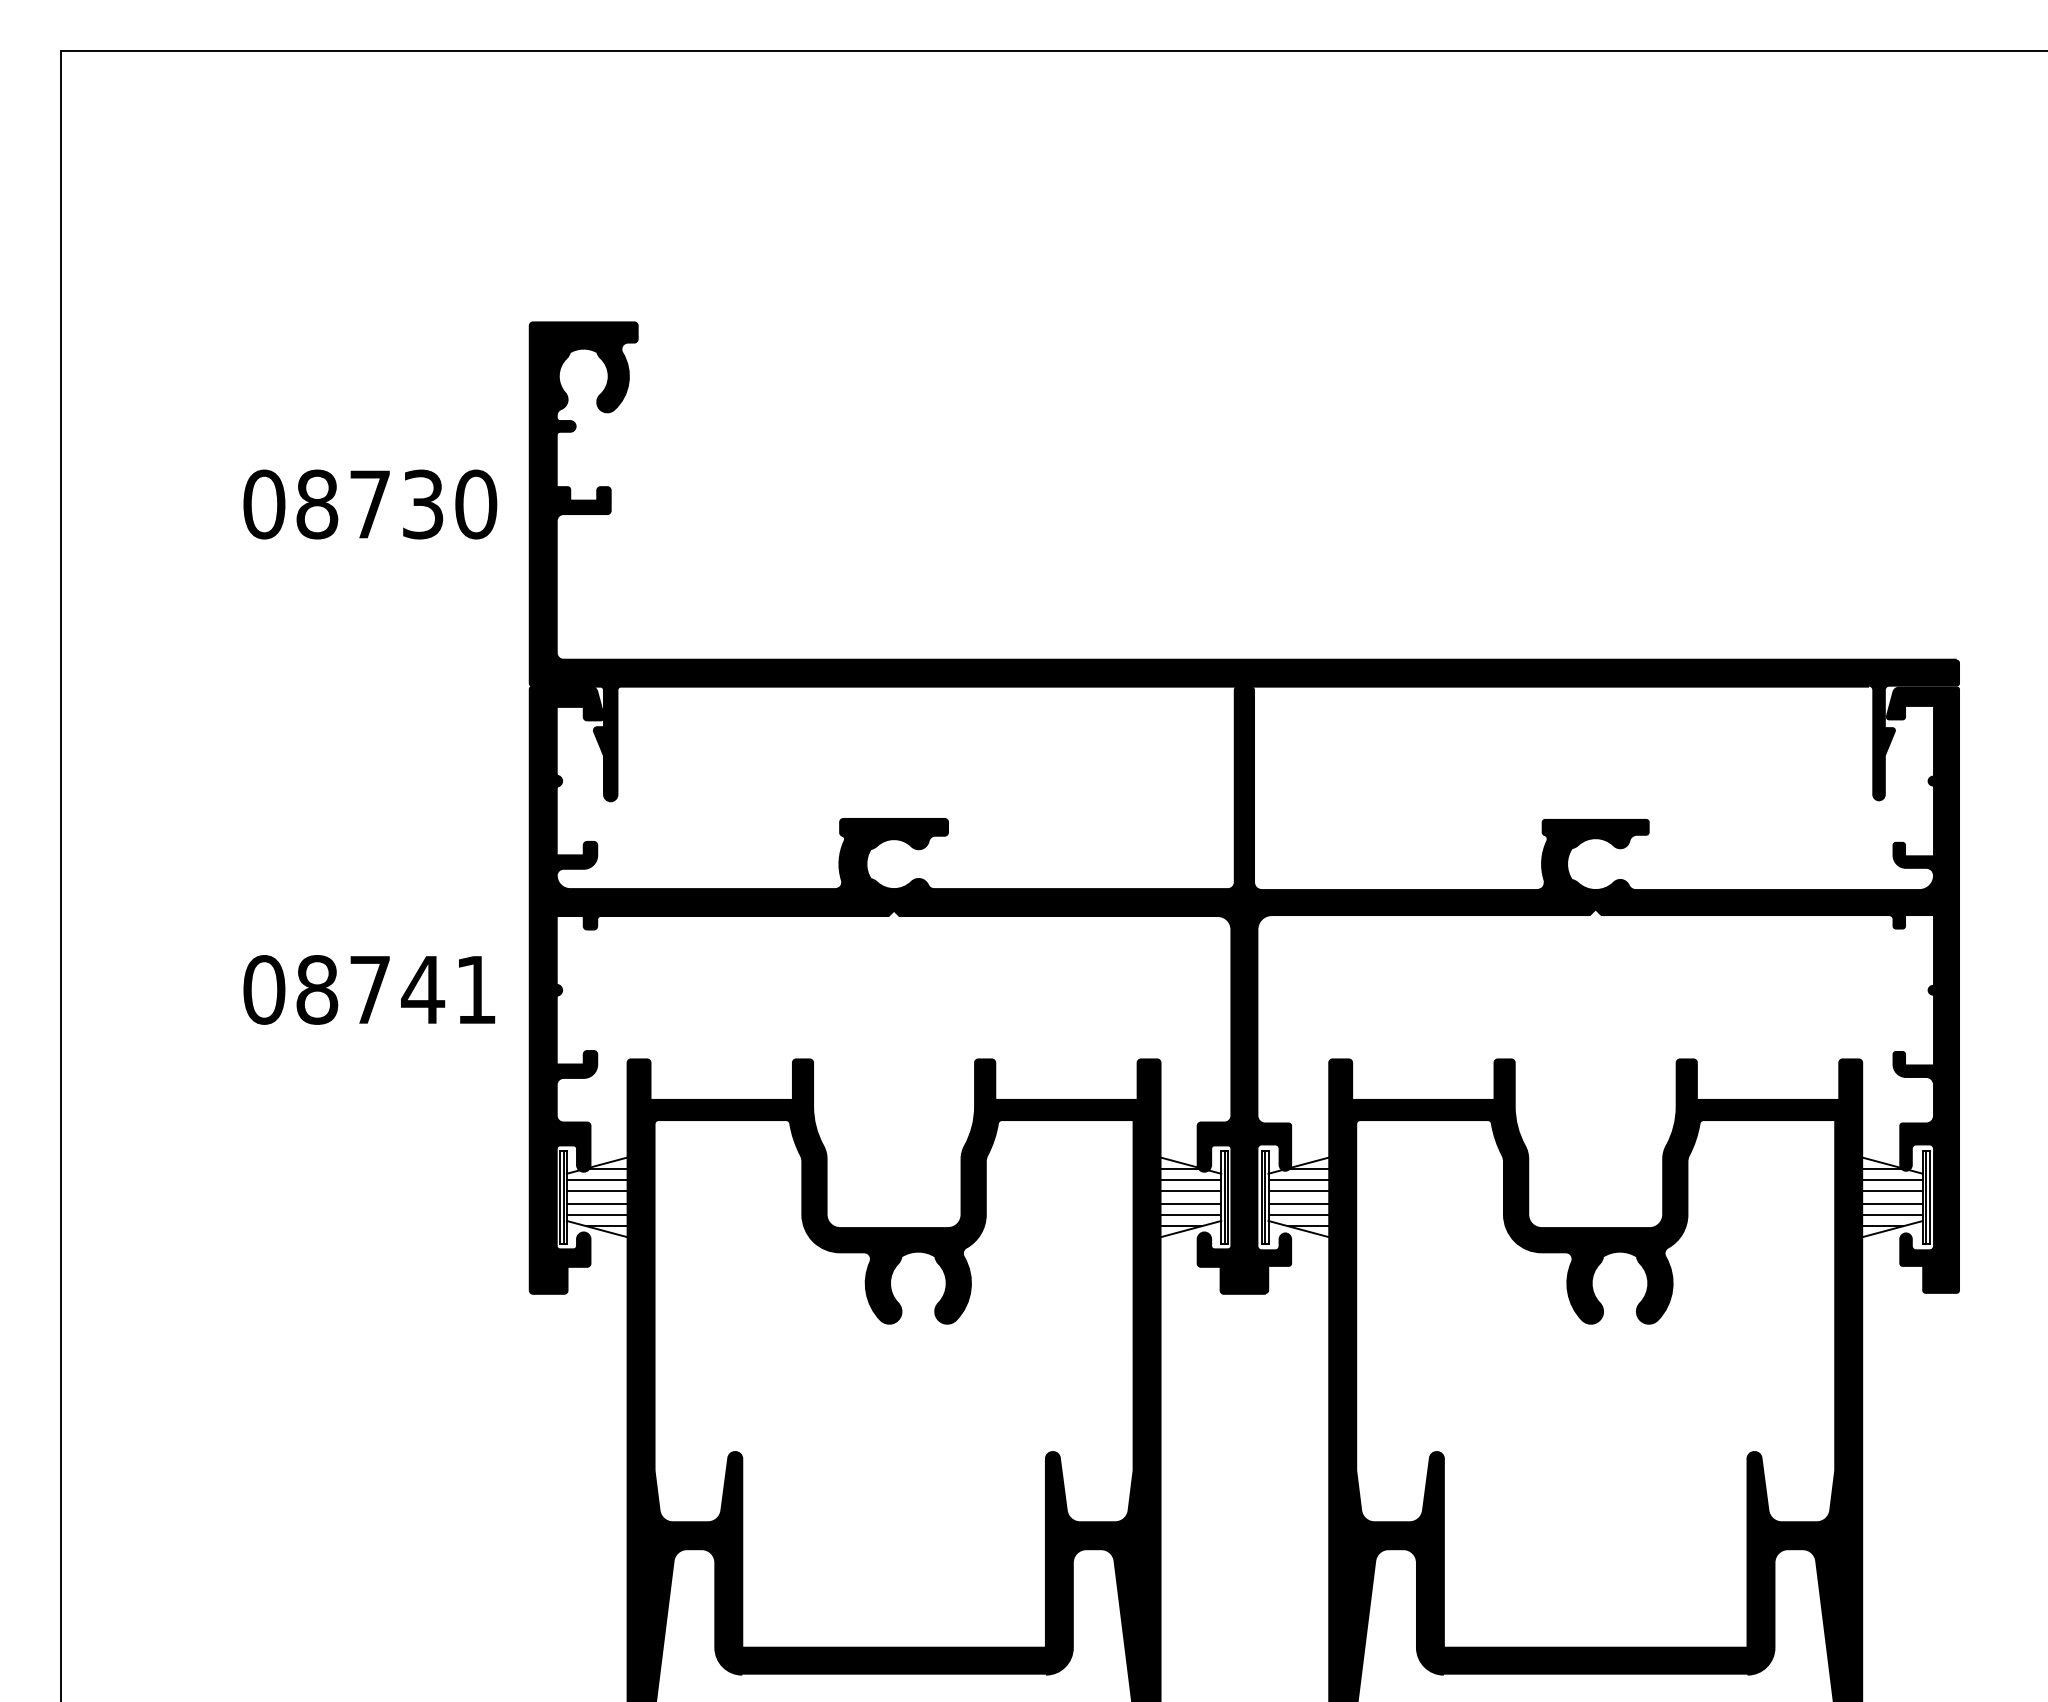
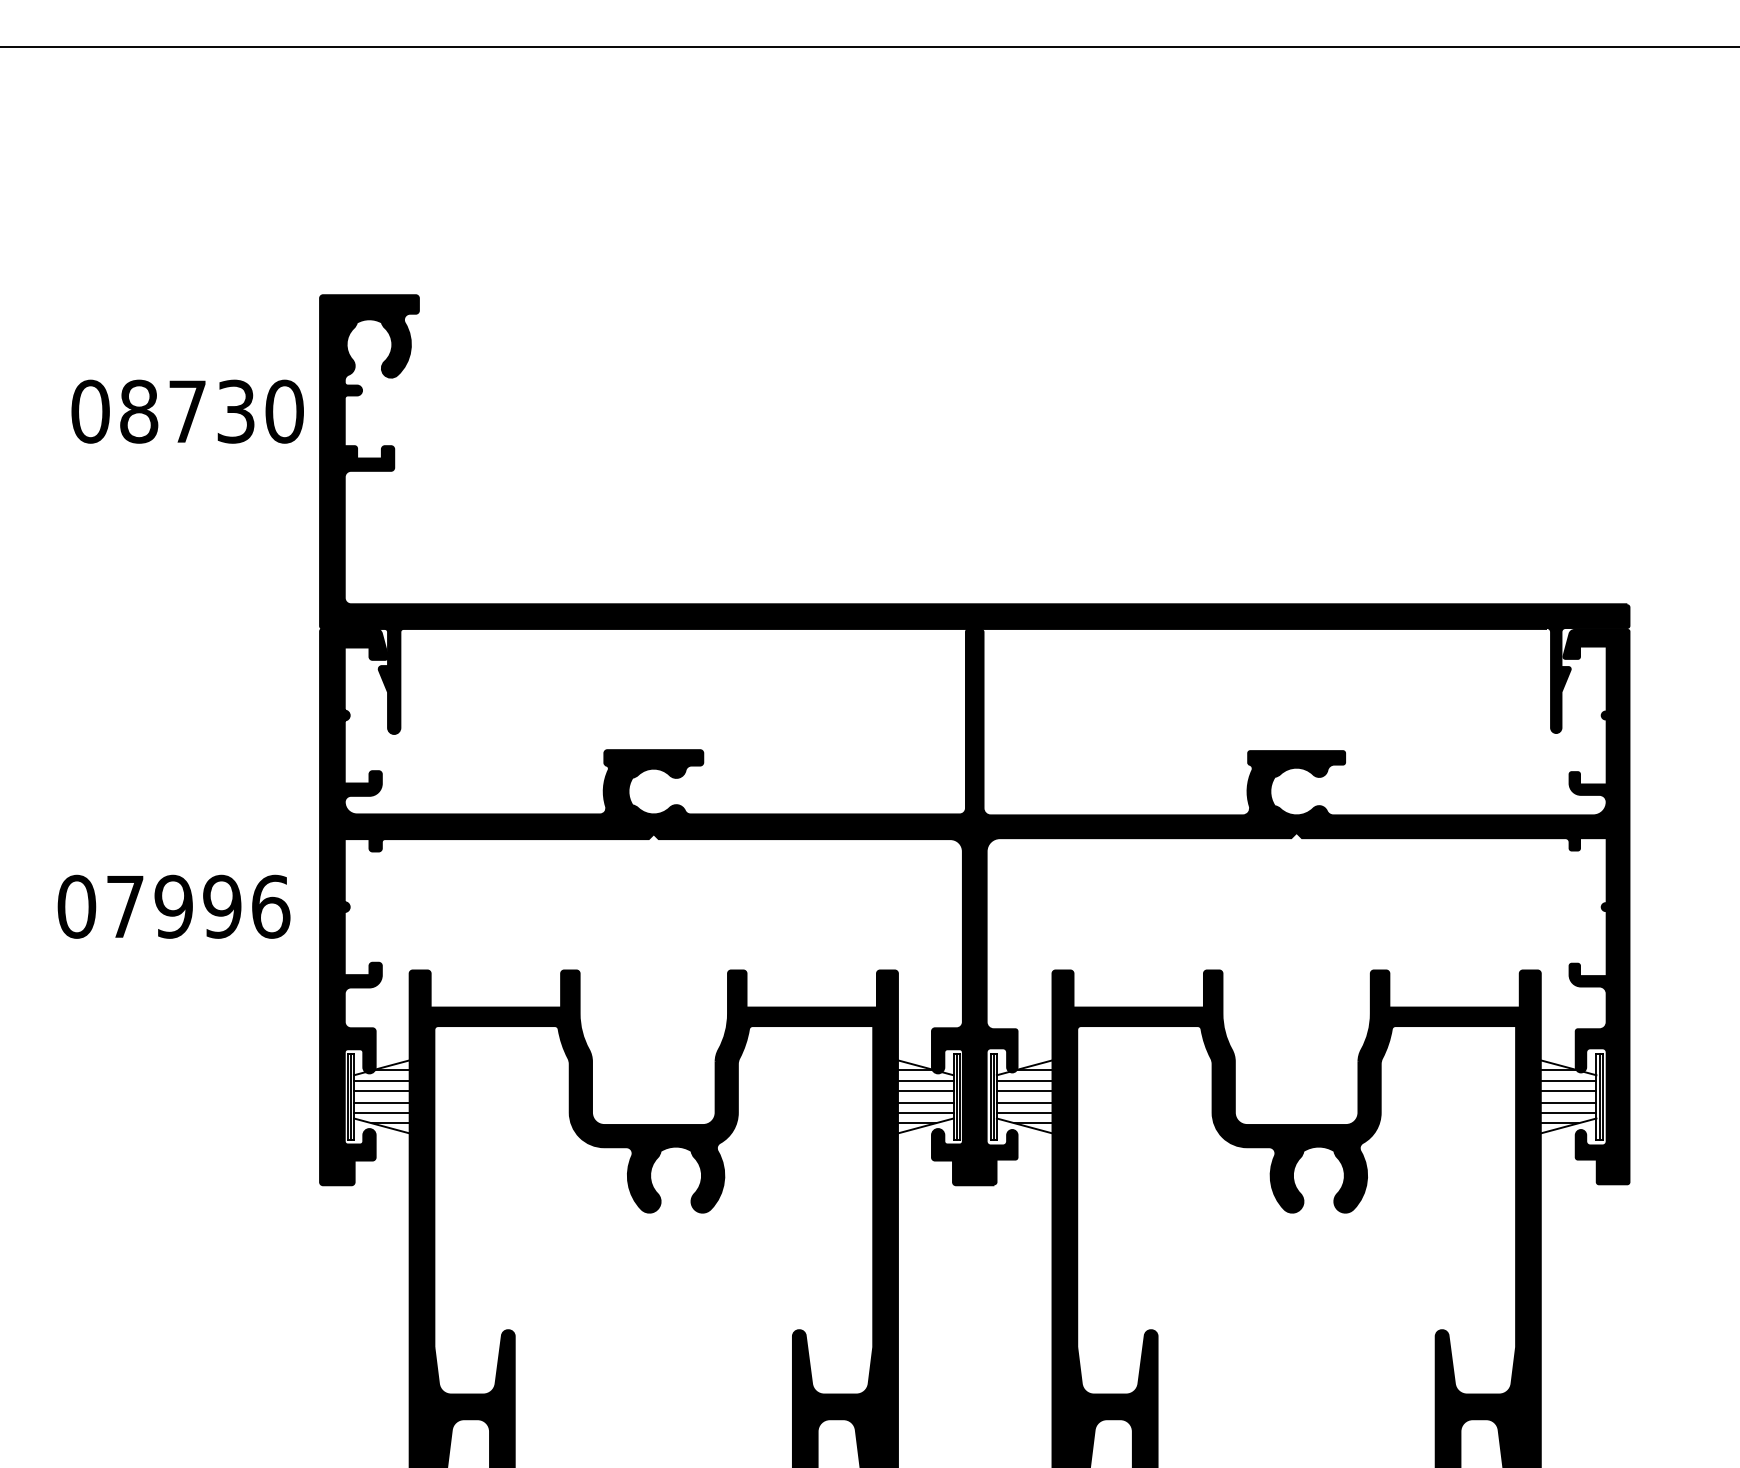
text: (370, 504) -> (187, 411), moved
text: (396, 989) -> (197, 906), 08741 -> 07996

